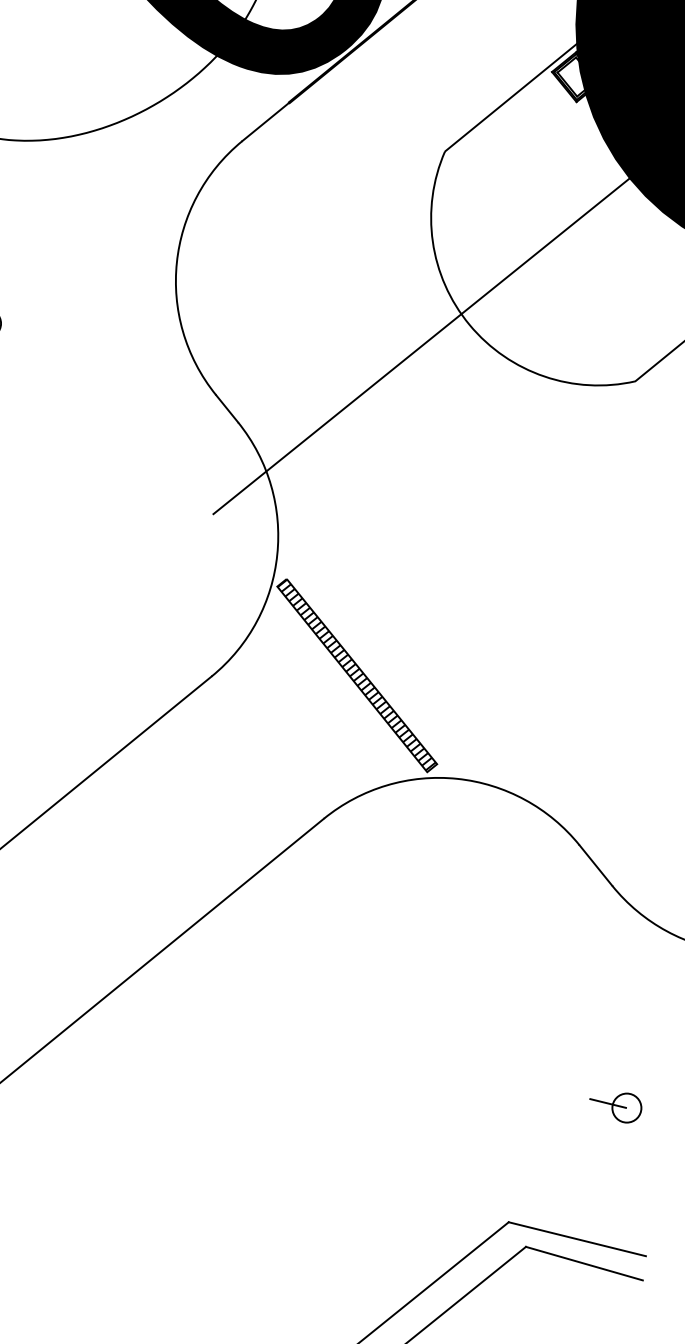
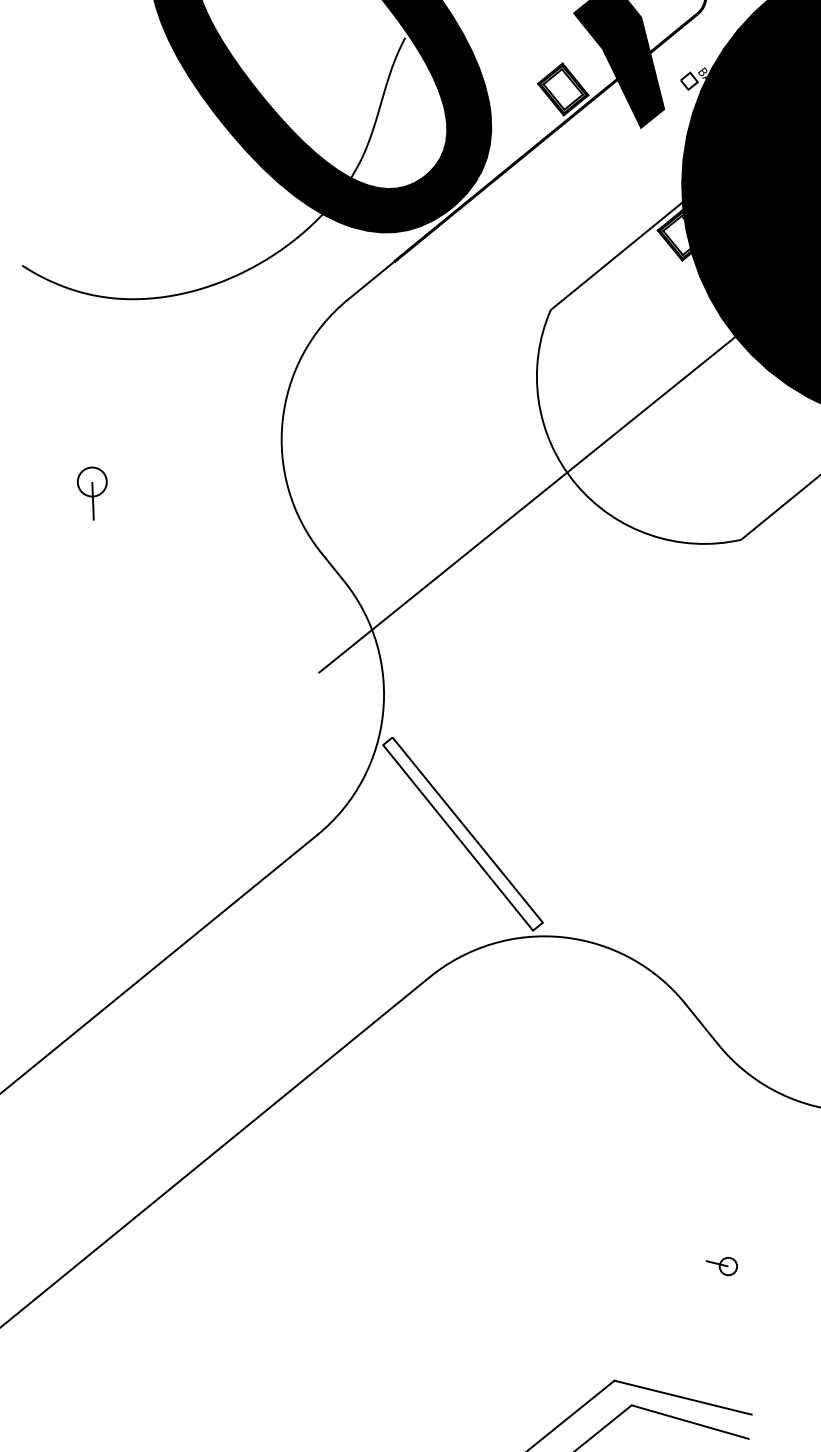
hatch: (356, 675) -> (462, 833), removed
part: (615, 1108) -> (721, 1266), size x0.6

